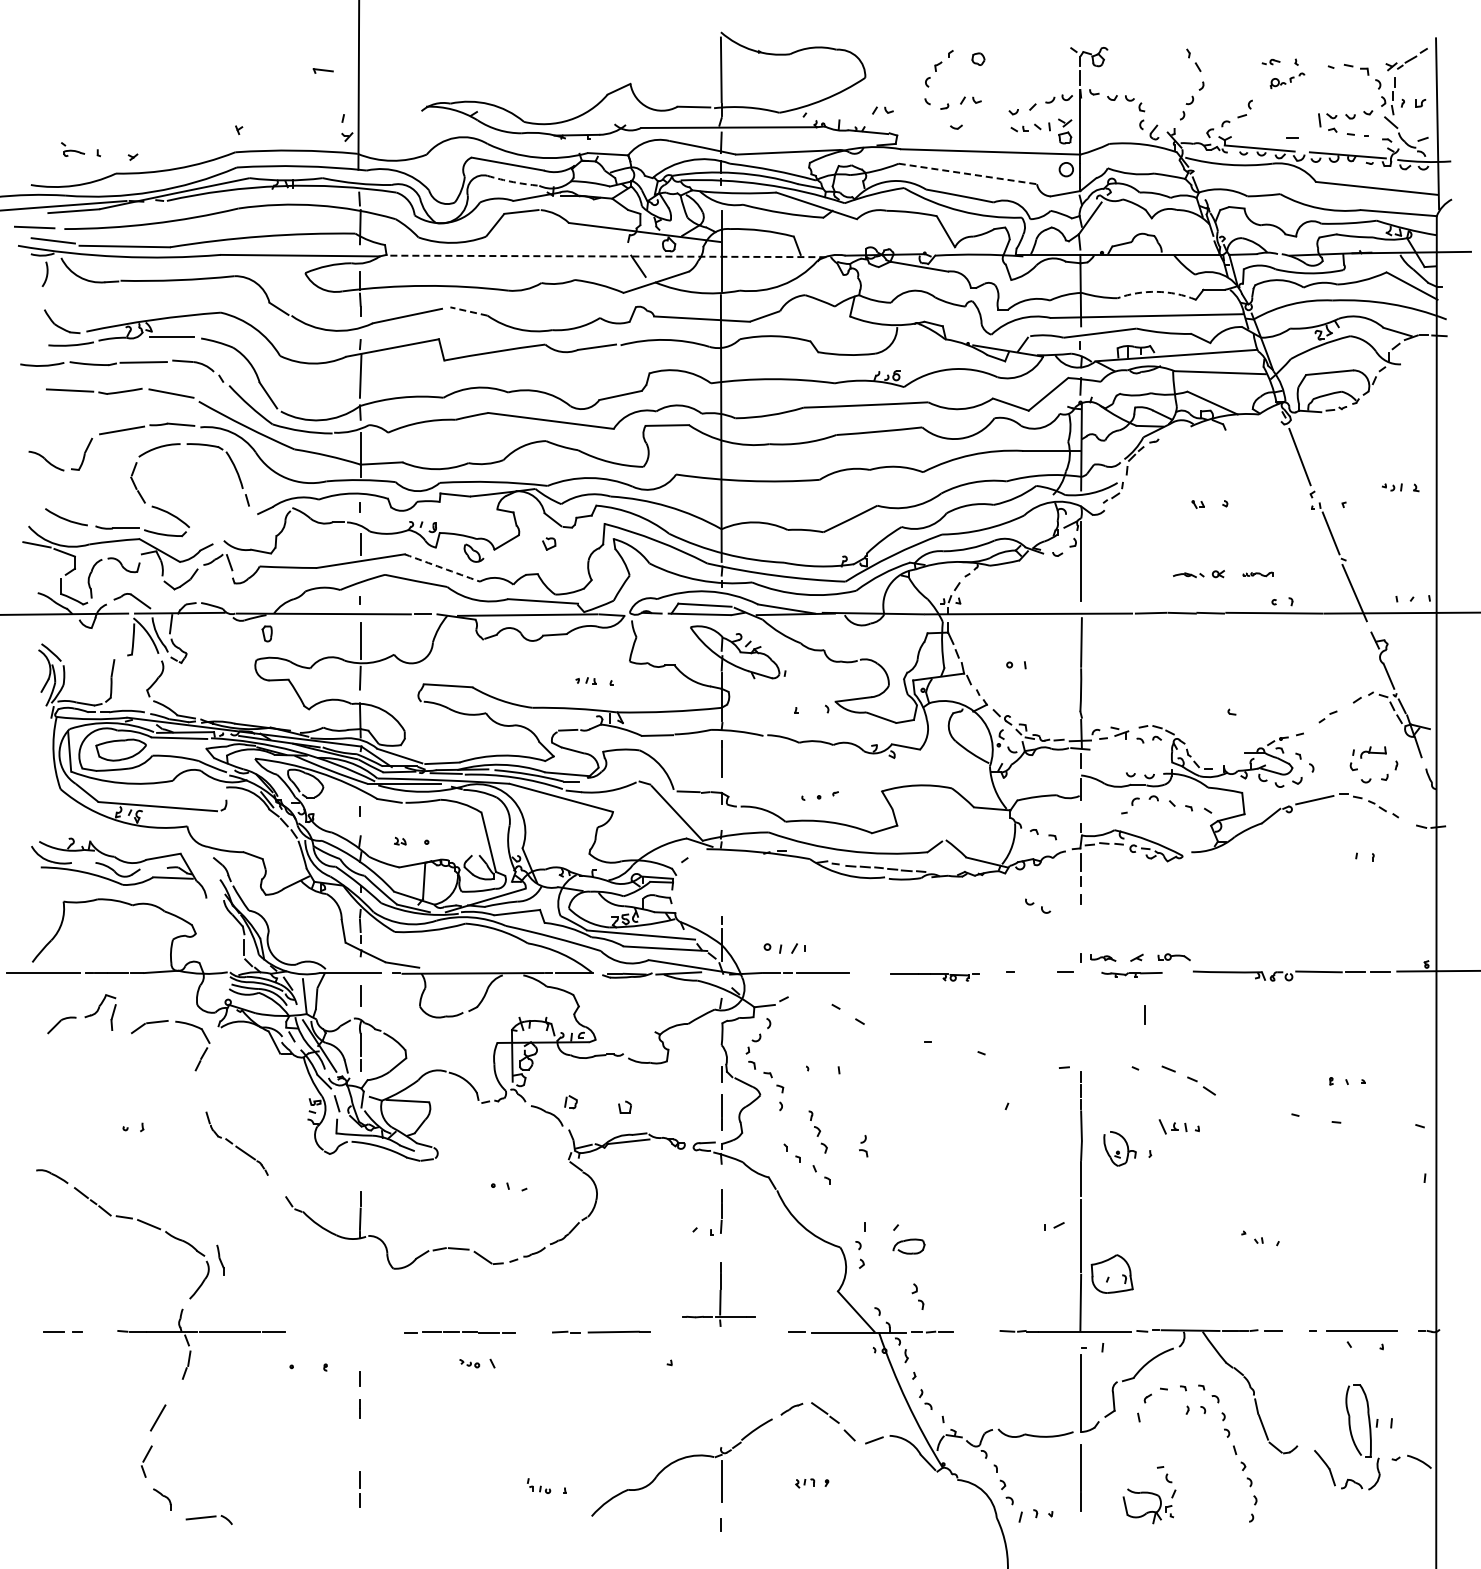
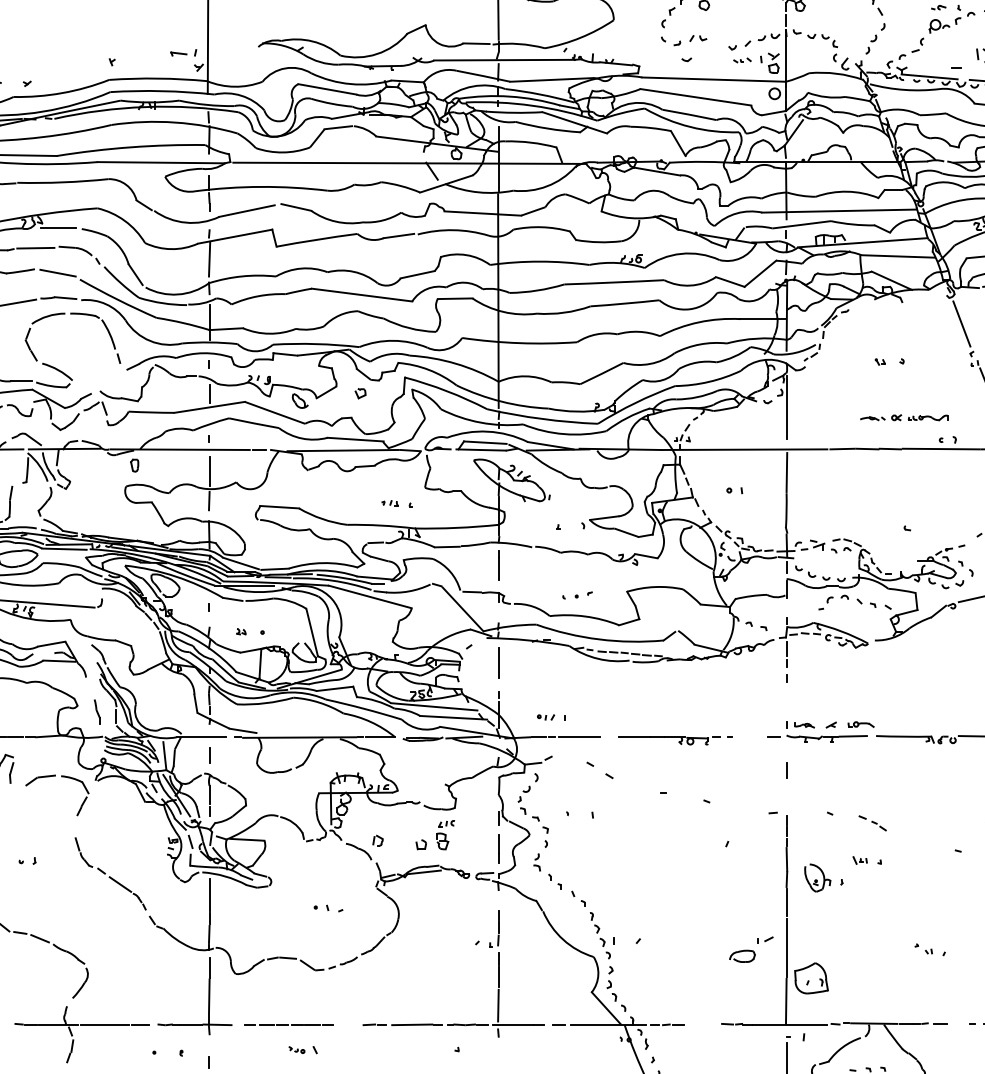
part: (322, 70) -> (178, 53), moved
part: (1287, 80) -> (951, 22), size x1.67
part: (882, 110) -> (627, 46), removed
part: (1025, 127) -> (742, 60), size x0.71
line: (967, 173) -> (695, 96), dashed -> solid
arc: (513, 182) -> (331, 104), dashed -> solid
line: (611, 256) -> (410, 163), dashed -> solid
arc: (1156, 291) -> (846, 191), dashed -> solid
line: (468, 311) -> (295, 207), dashed -> solid
arc: (442, 568) -> (275, 413), dashed -> solid
part: (1257, 574) -> (927, 418), size x1.67
line: (721, 880) -> (498, 663), added
part: (1038, 905) -> (806, 571), moved
part: (780, 947) -> (545, 716), size x0.62
part: (1131, 974) -> (826, 738), size x1.67
part: (934, 977) -> (669, 740), size x1.43
line: (1144, 1014) -> (786, 770), moved
part: (1188, 1080) -> (872, 823), size x0.62
part: (655, 1094) -> (445, 834), added
part: (1172, 1126) -> (859, 860), size x0.62
part: (817, 1131) -> (597, 929), moved
part: (236, 1143) -> (110, 873), size x1.43
part: (863, 1146) -> (537, 862), moved
line: (360, 1169) -> (209, 894), added
part: (908, 1246) -> (742, 956), moved
part: (220, 1259) -> (97, 711), moved
part: (718, 1294) -> (496, 994), size x1.67
part: (359, 1296) -> (208, 996), added
part: (917, 1296) -> (611, 990), moved

